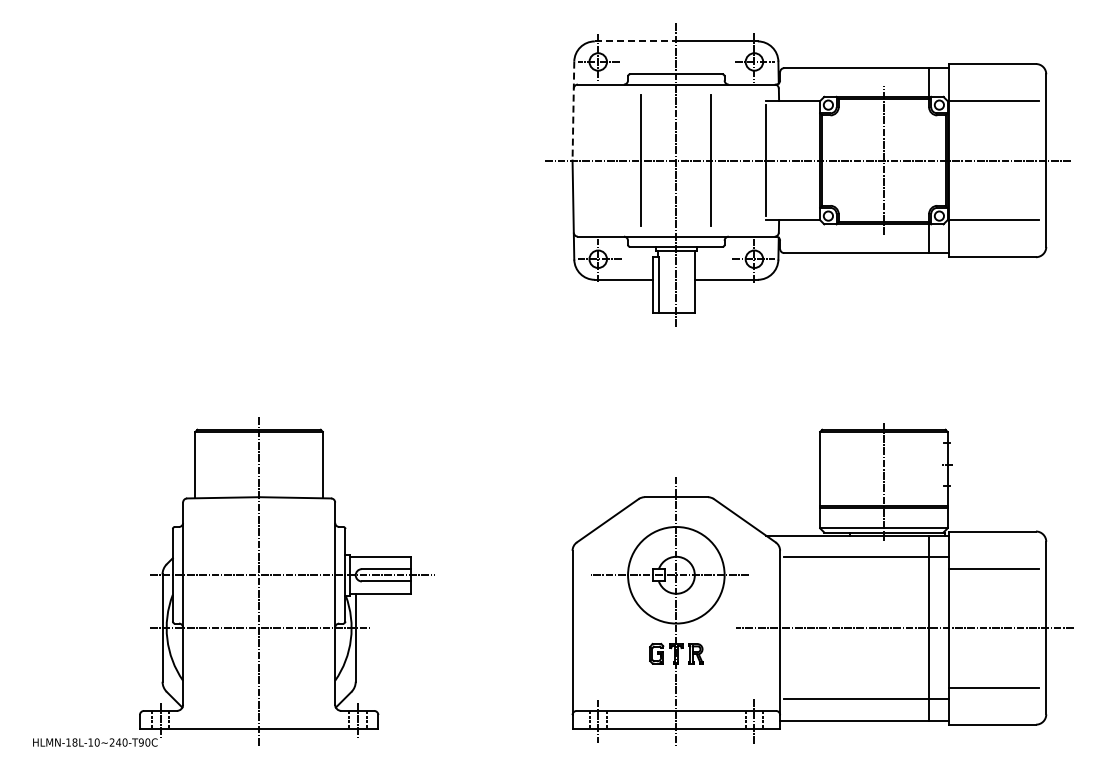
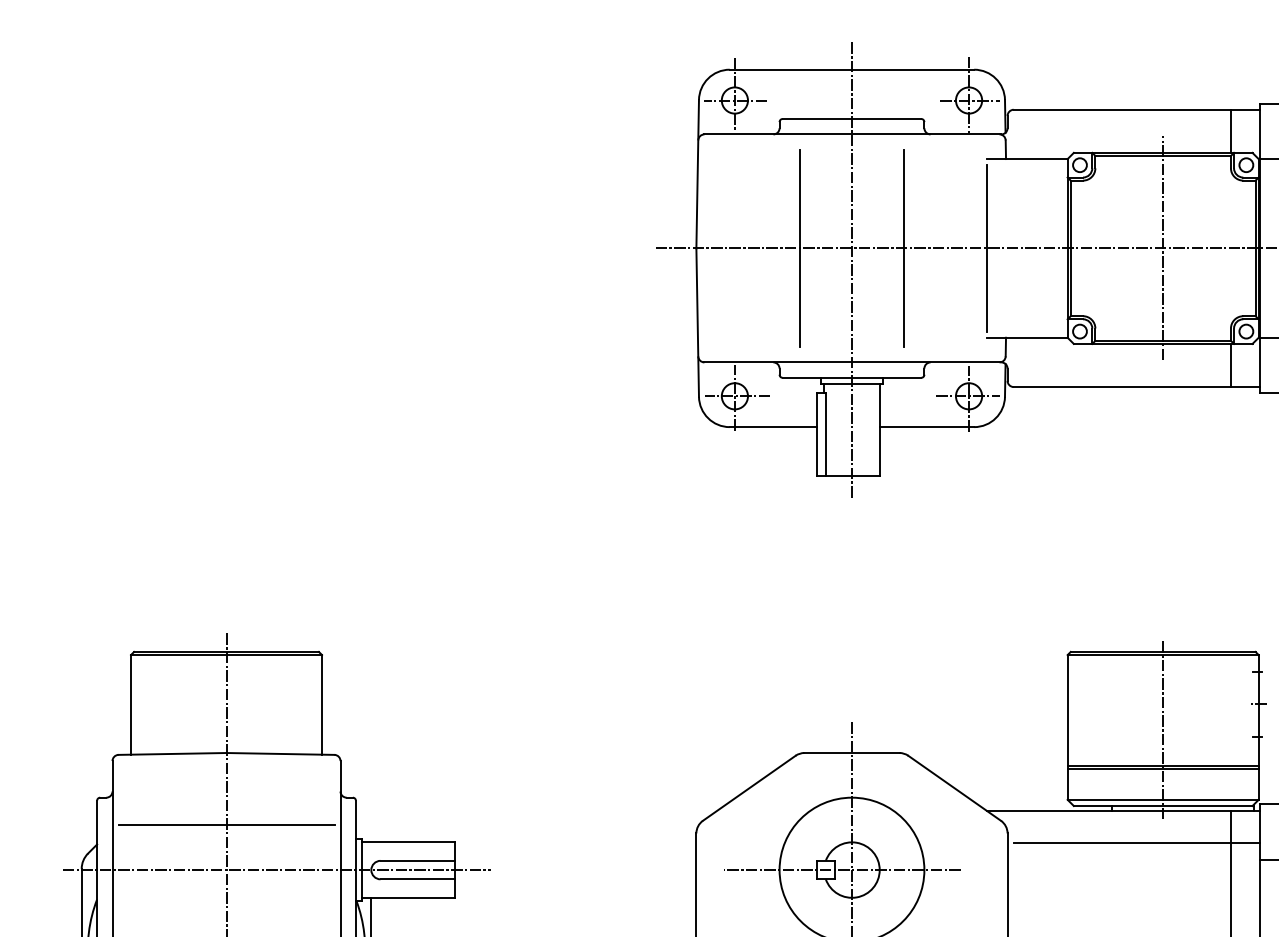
line: (635, 41) -> (790, 69), dashed -> solid
line: (573, 111) -> (697, 174), dashed -> solid
line: (259, 545) -> (227, 825), added

